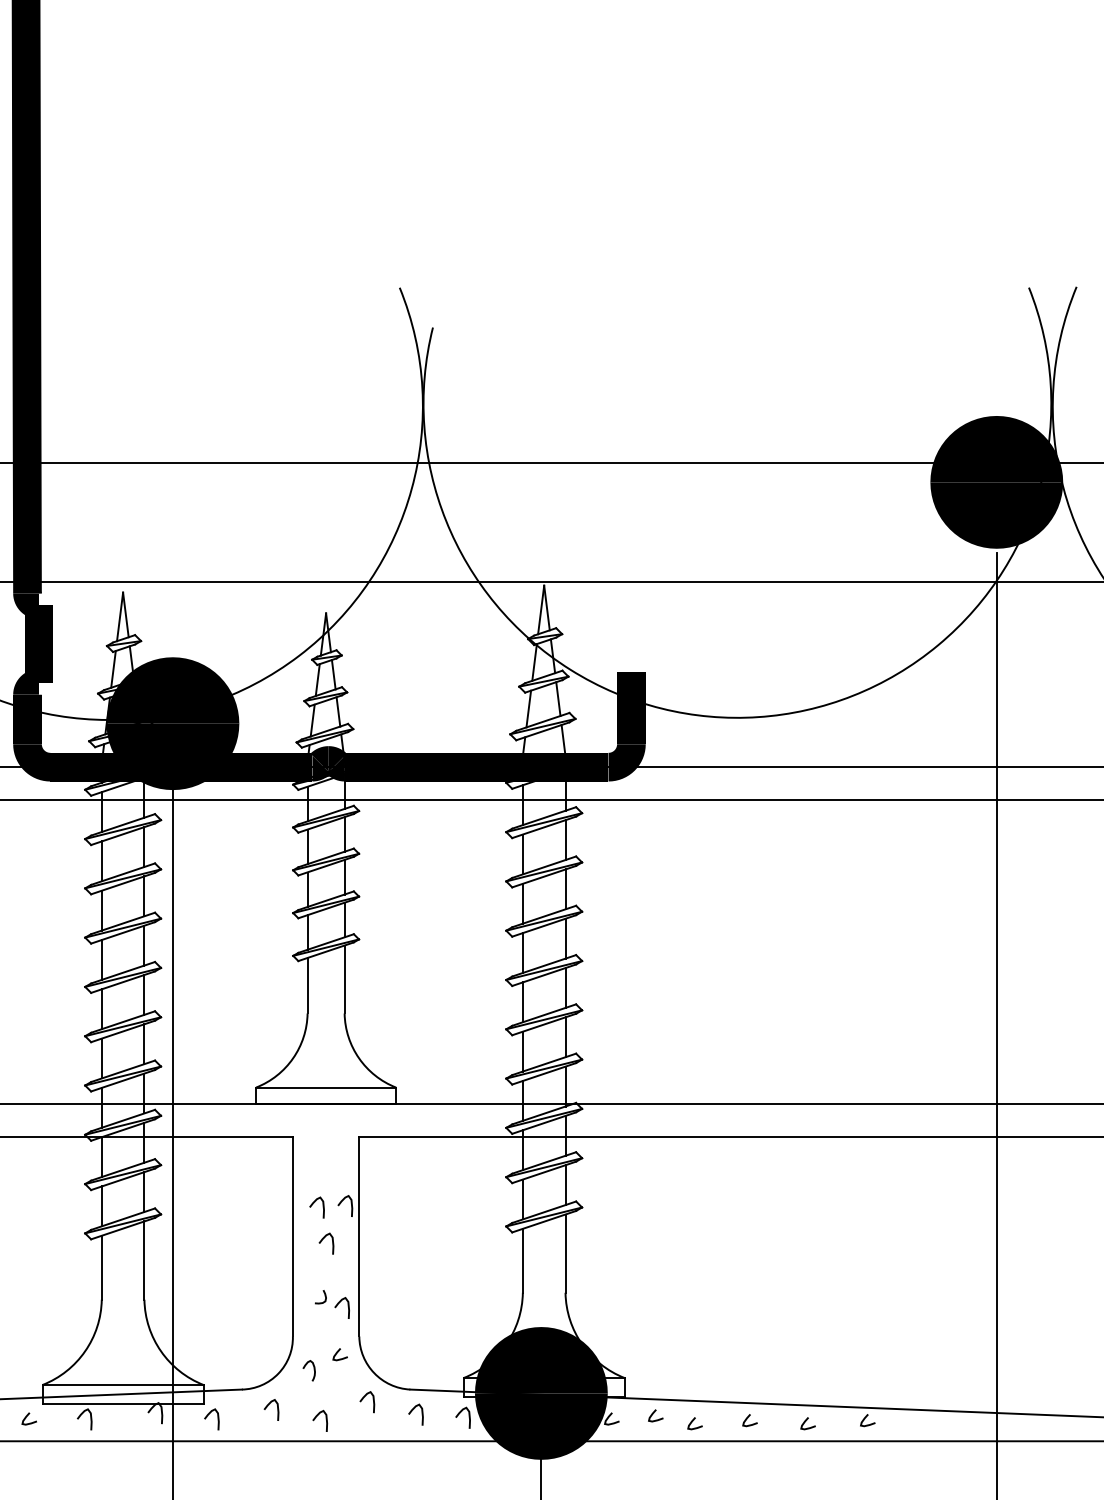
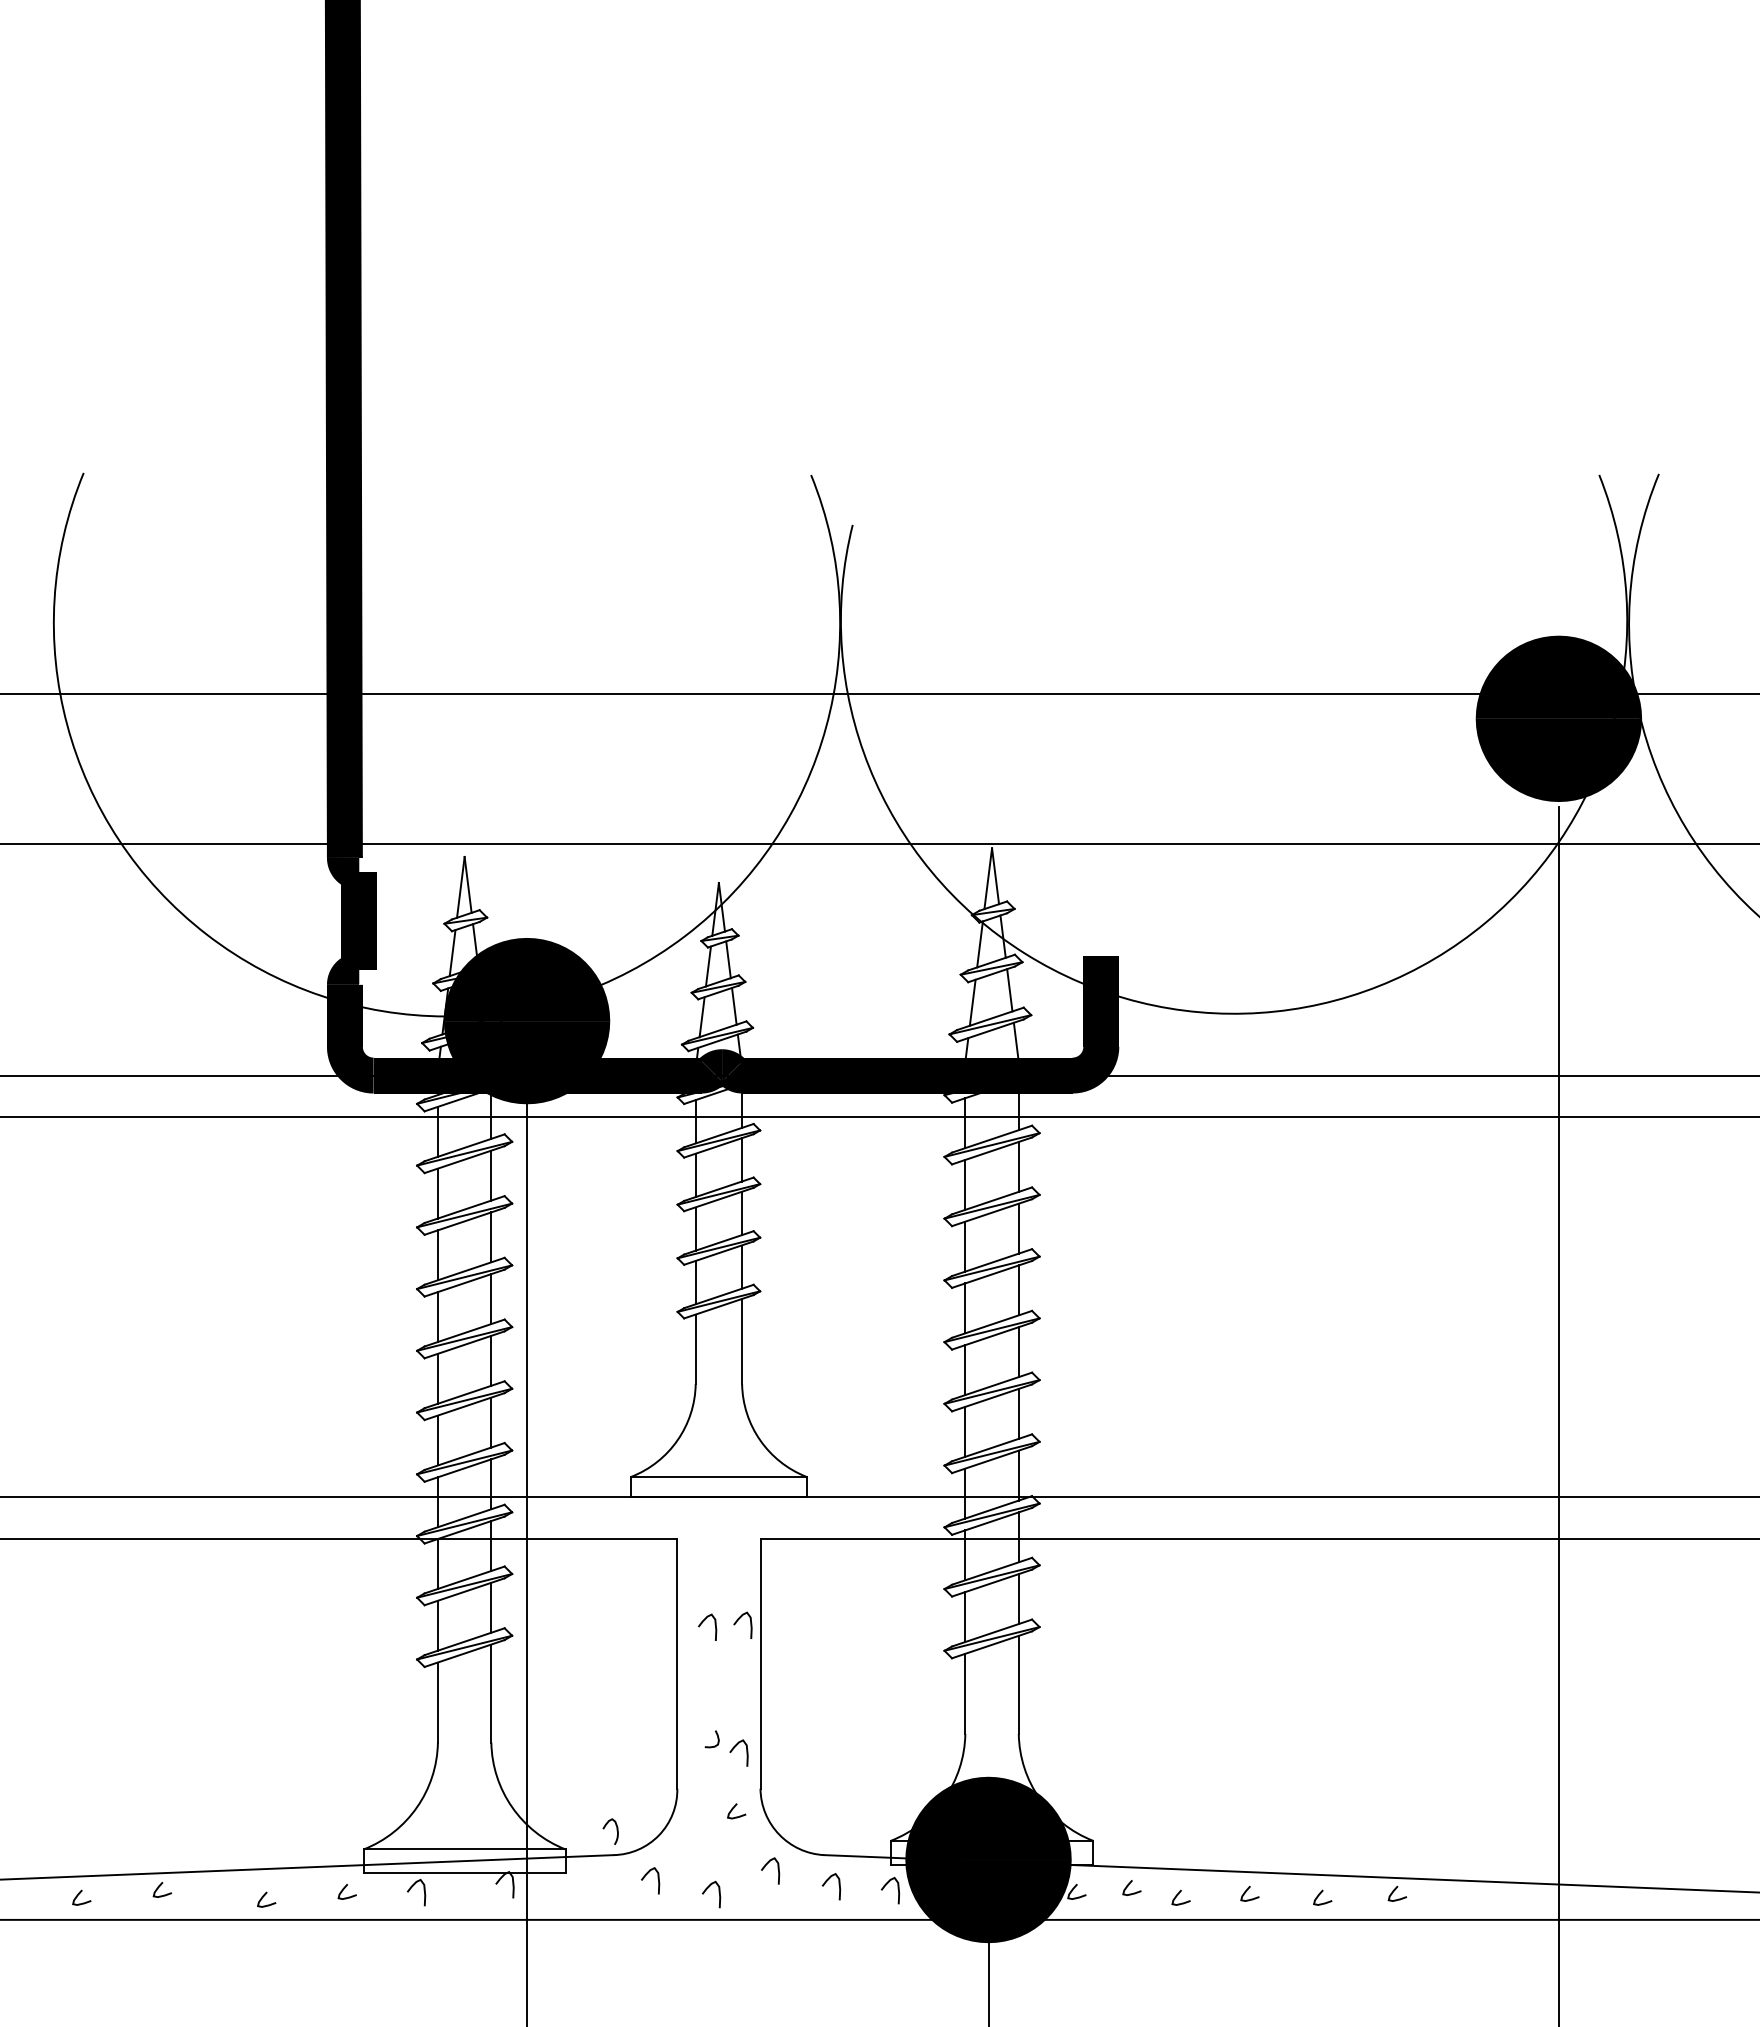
curve: (322, 1240) -> (714, 1668), removed
curve: (313, 1370) -> (616, 1831), moved
curve: (207, 1417) -> (570, 1889), removed

